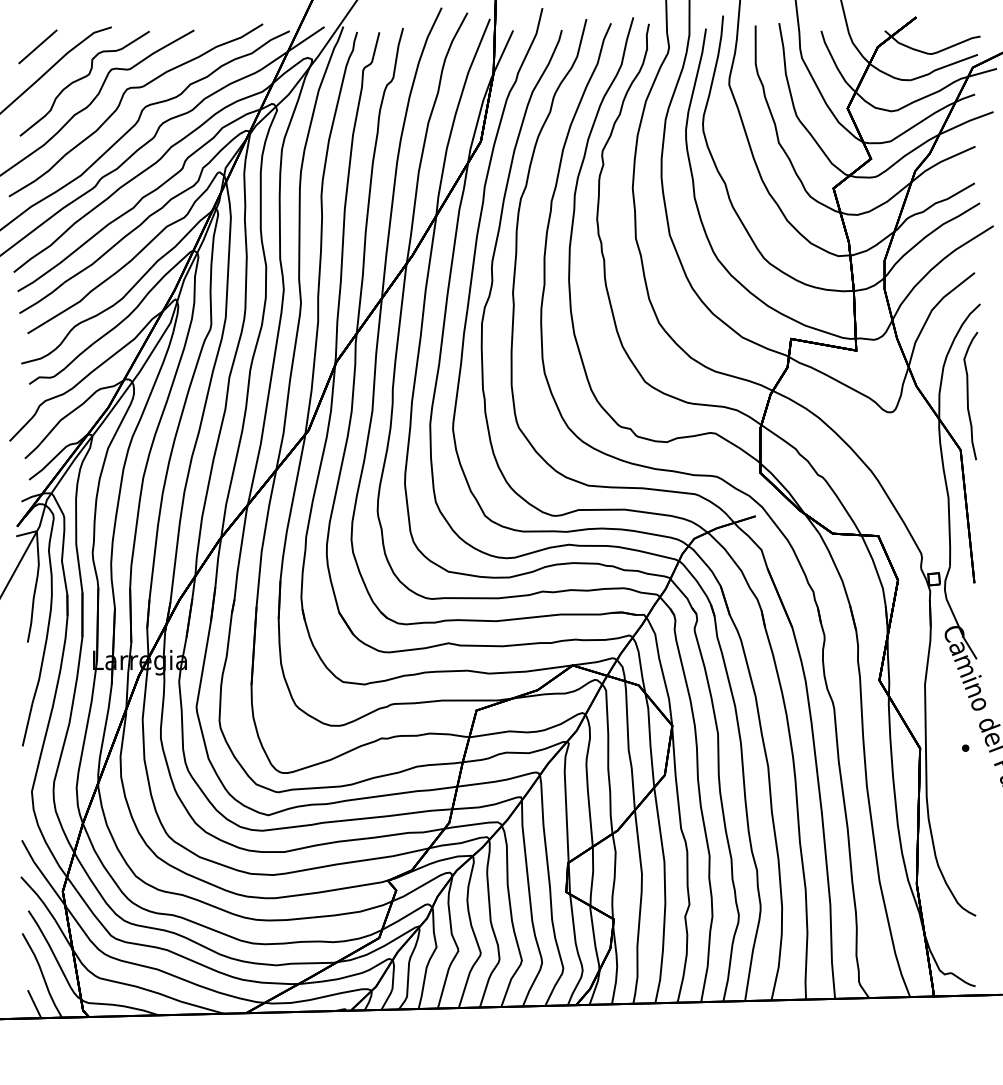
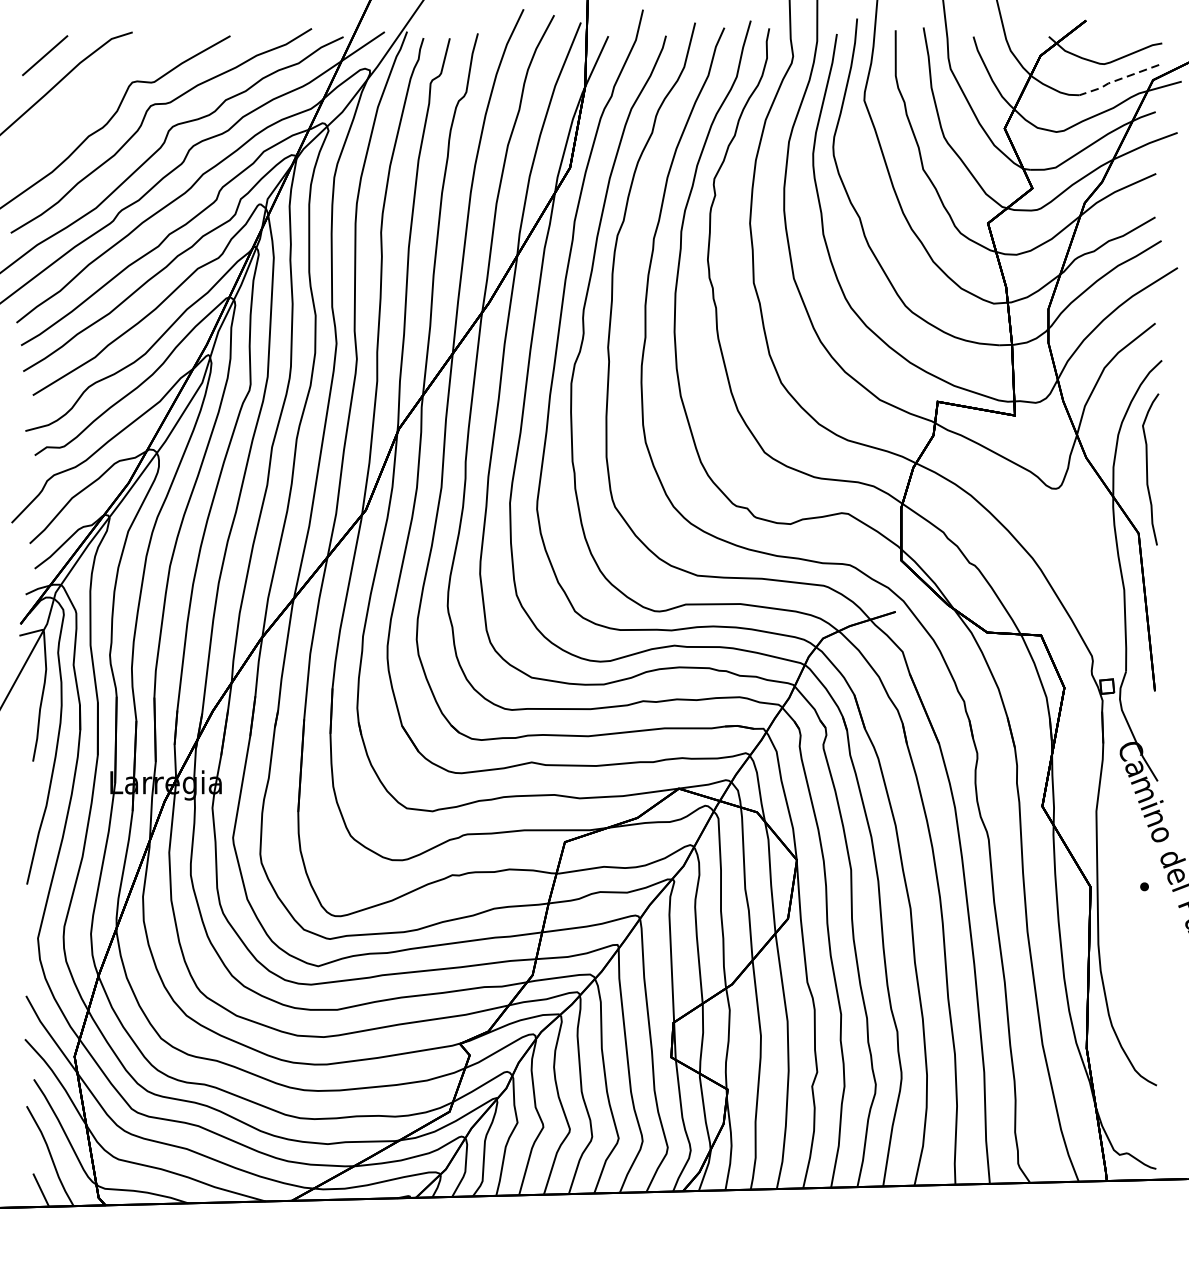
line: (942, 67) -> (1117, 80), solid -> dashed
curve: (82, 79) -> (97, 94), removed

